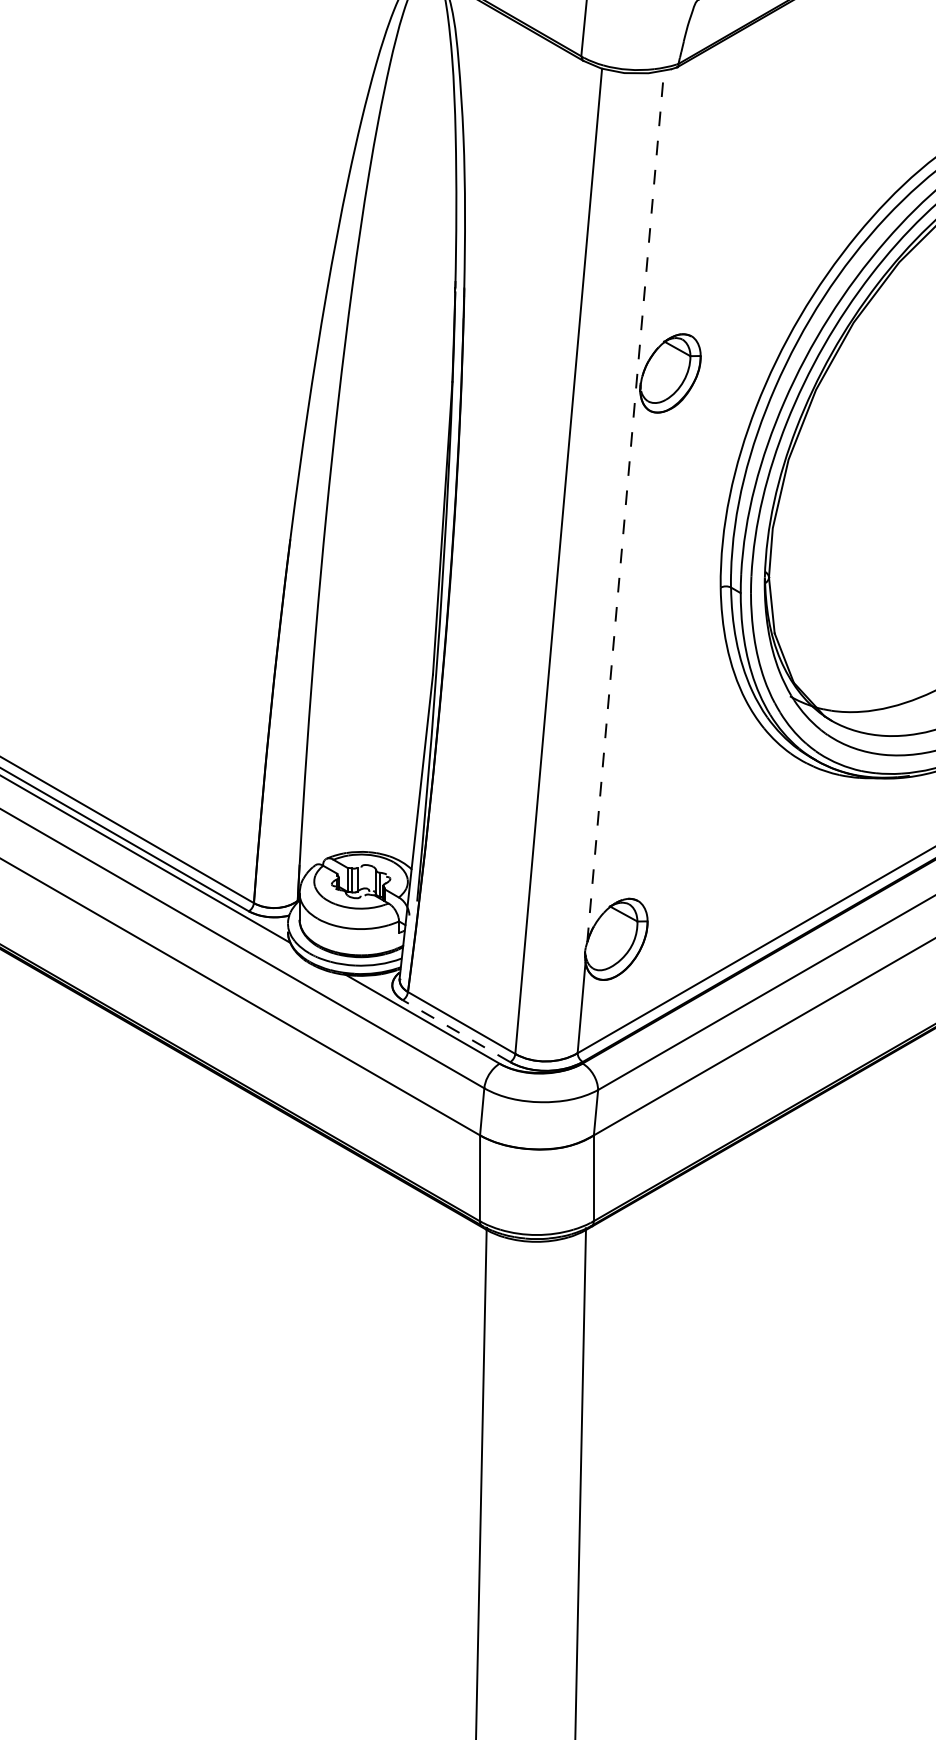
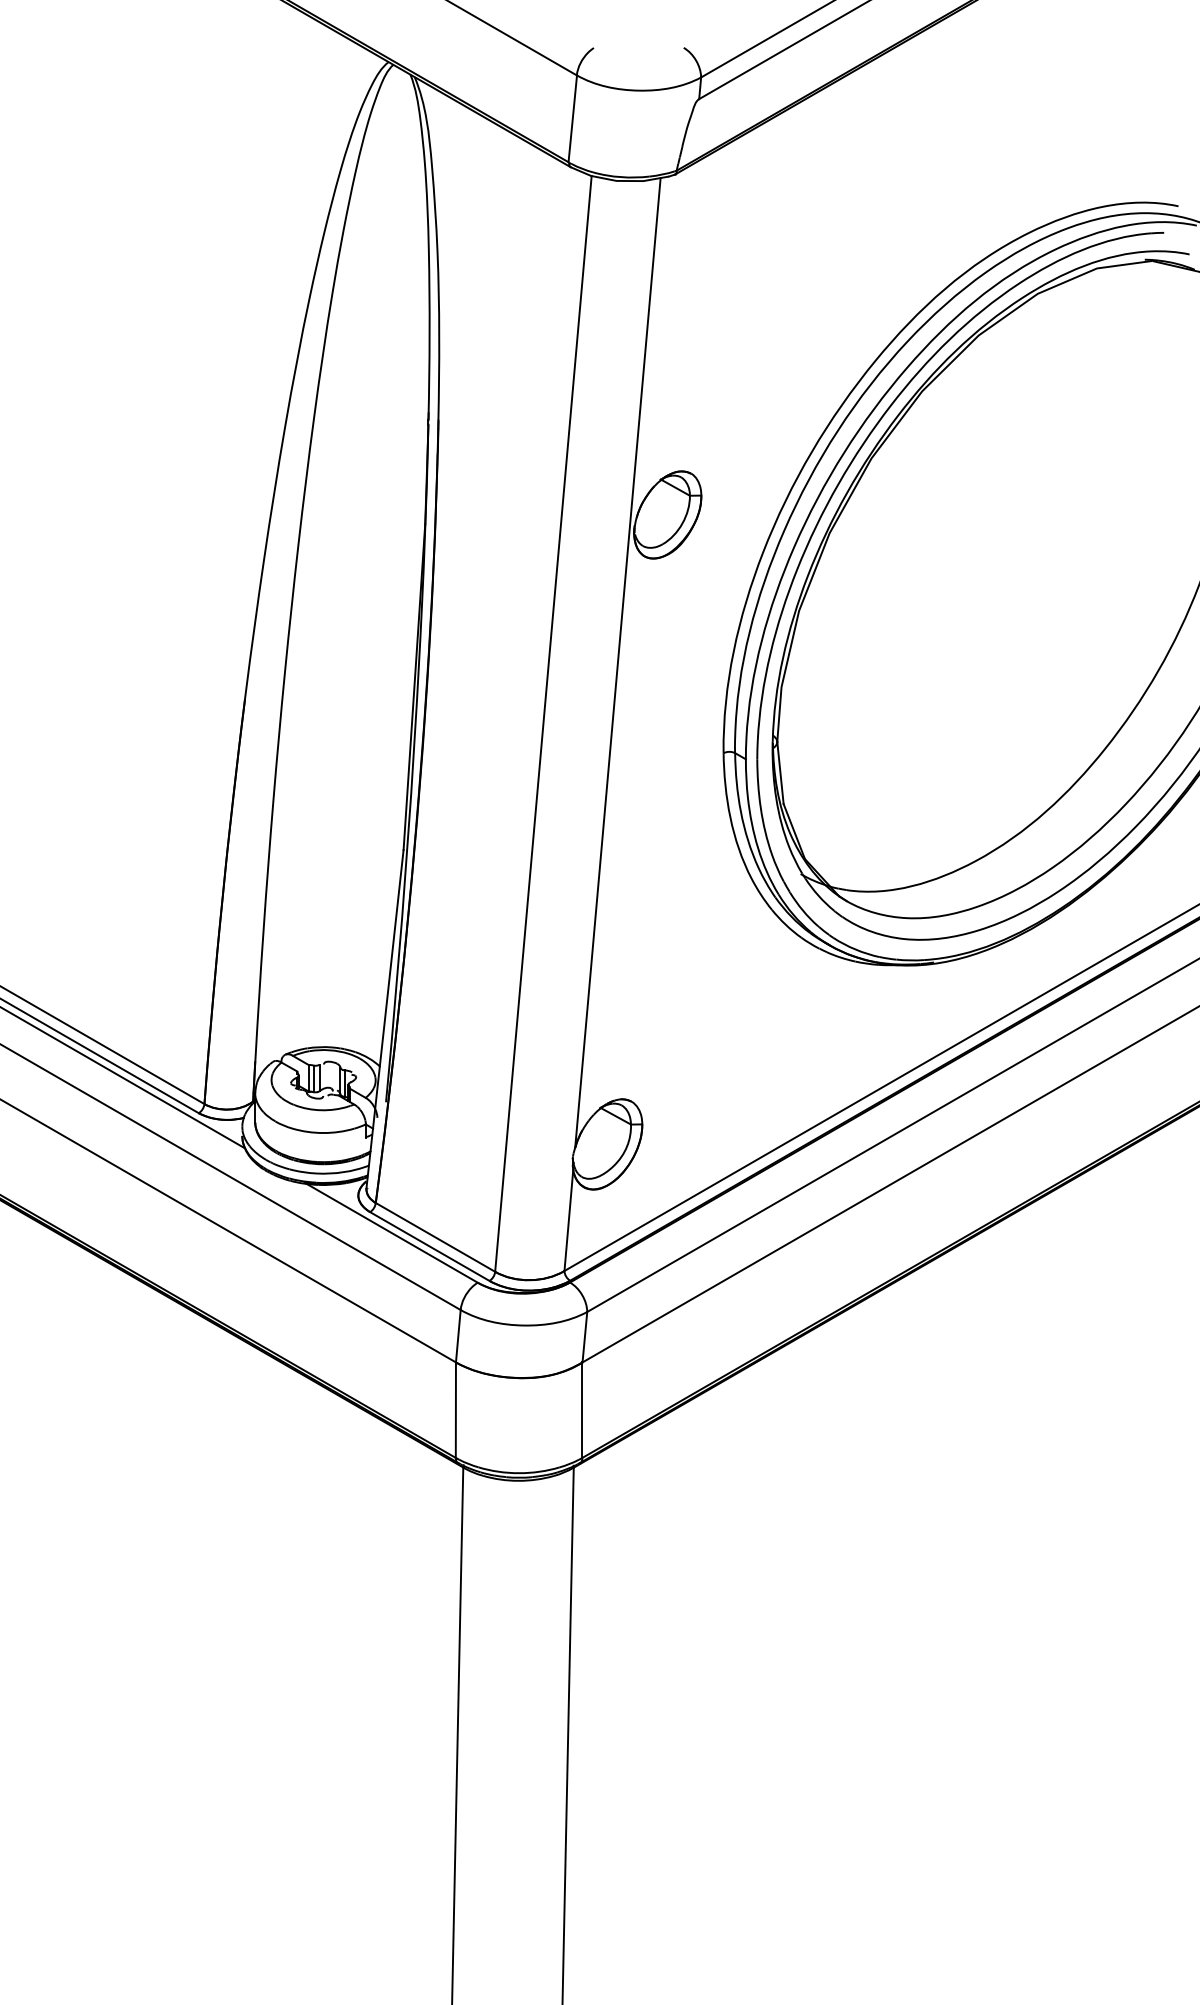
line: (625, 506) -> (617, 662), dashed -> solid
line: (456, 1031) -> (429, 1246), dashed -> solid

